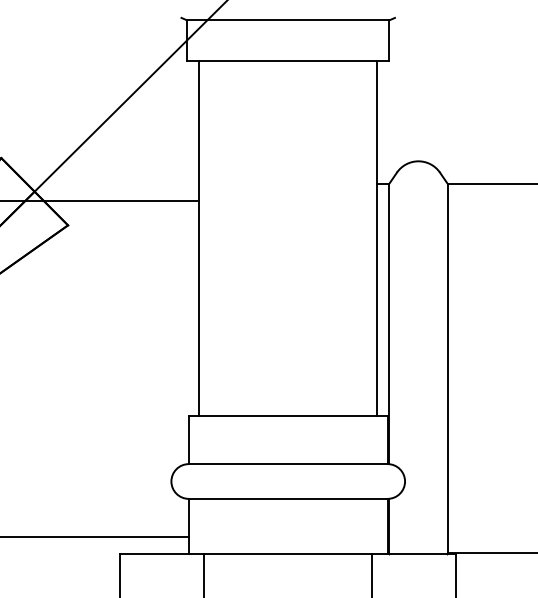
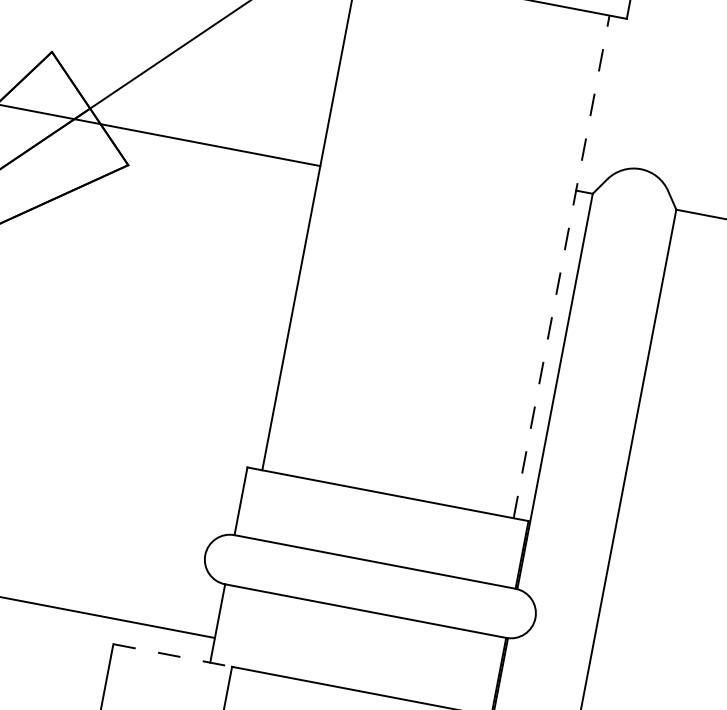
line: (377, 238) -> (562, 267), solid -> dashed
line: (162, 554) -> (173, 655), solid -> dashed

